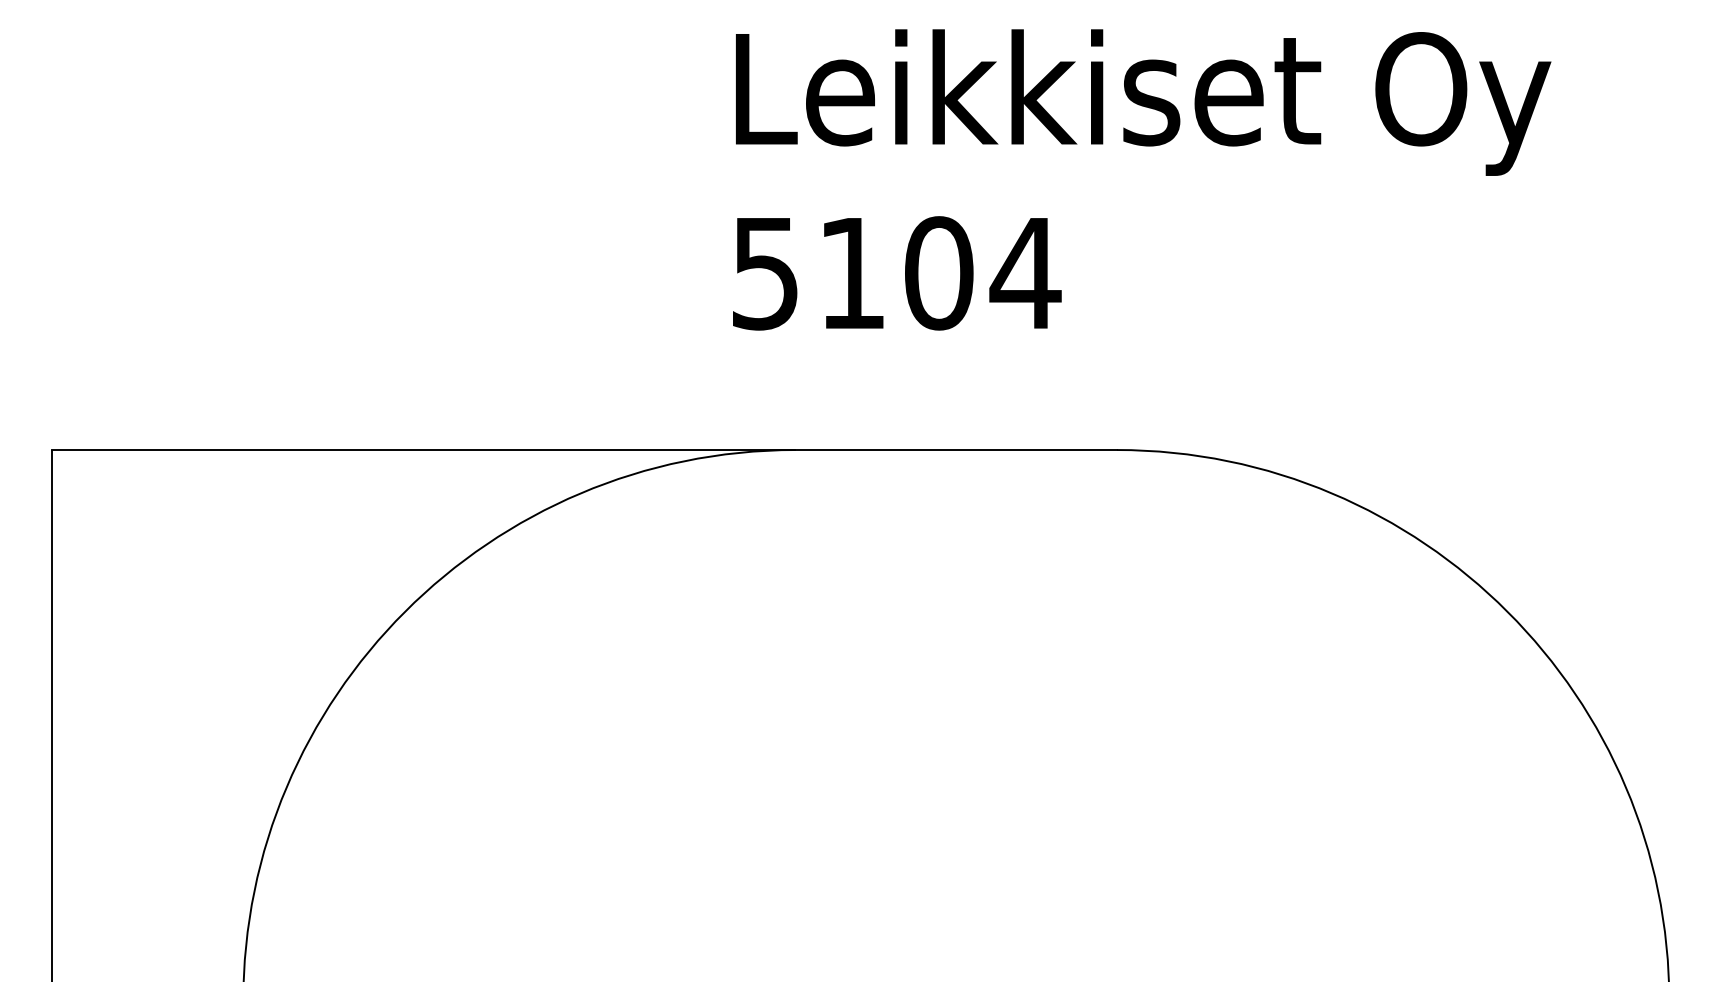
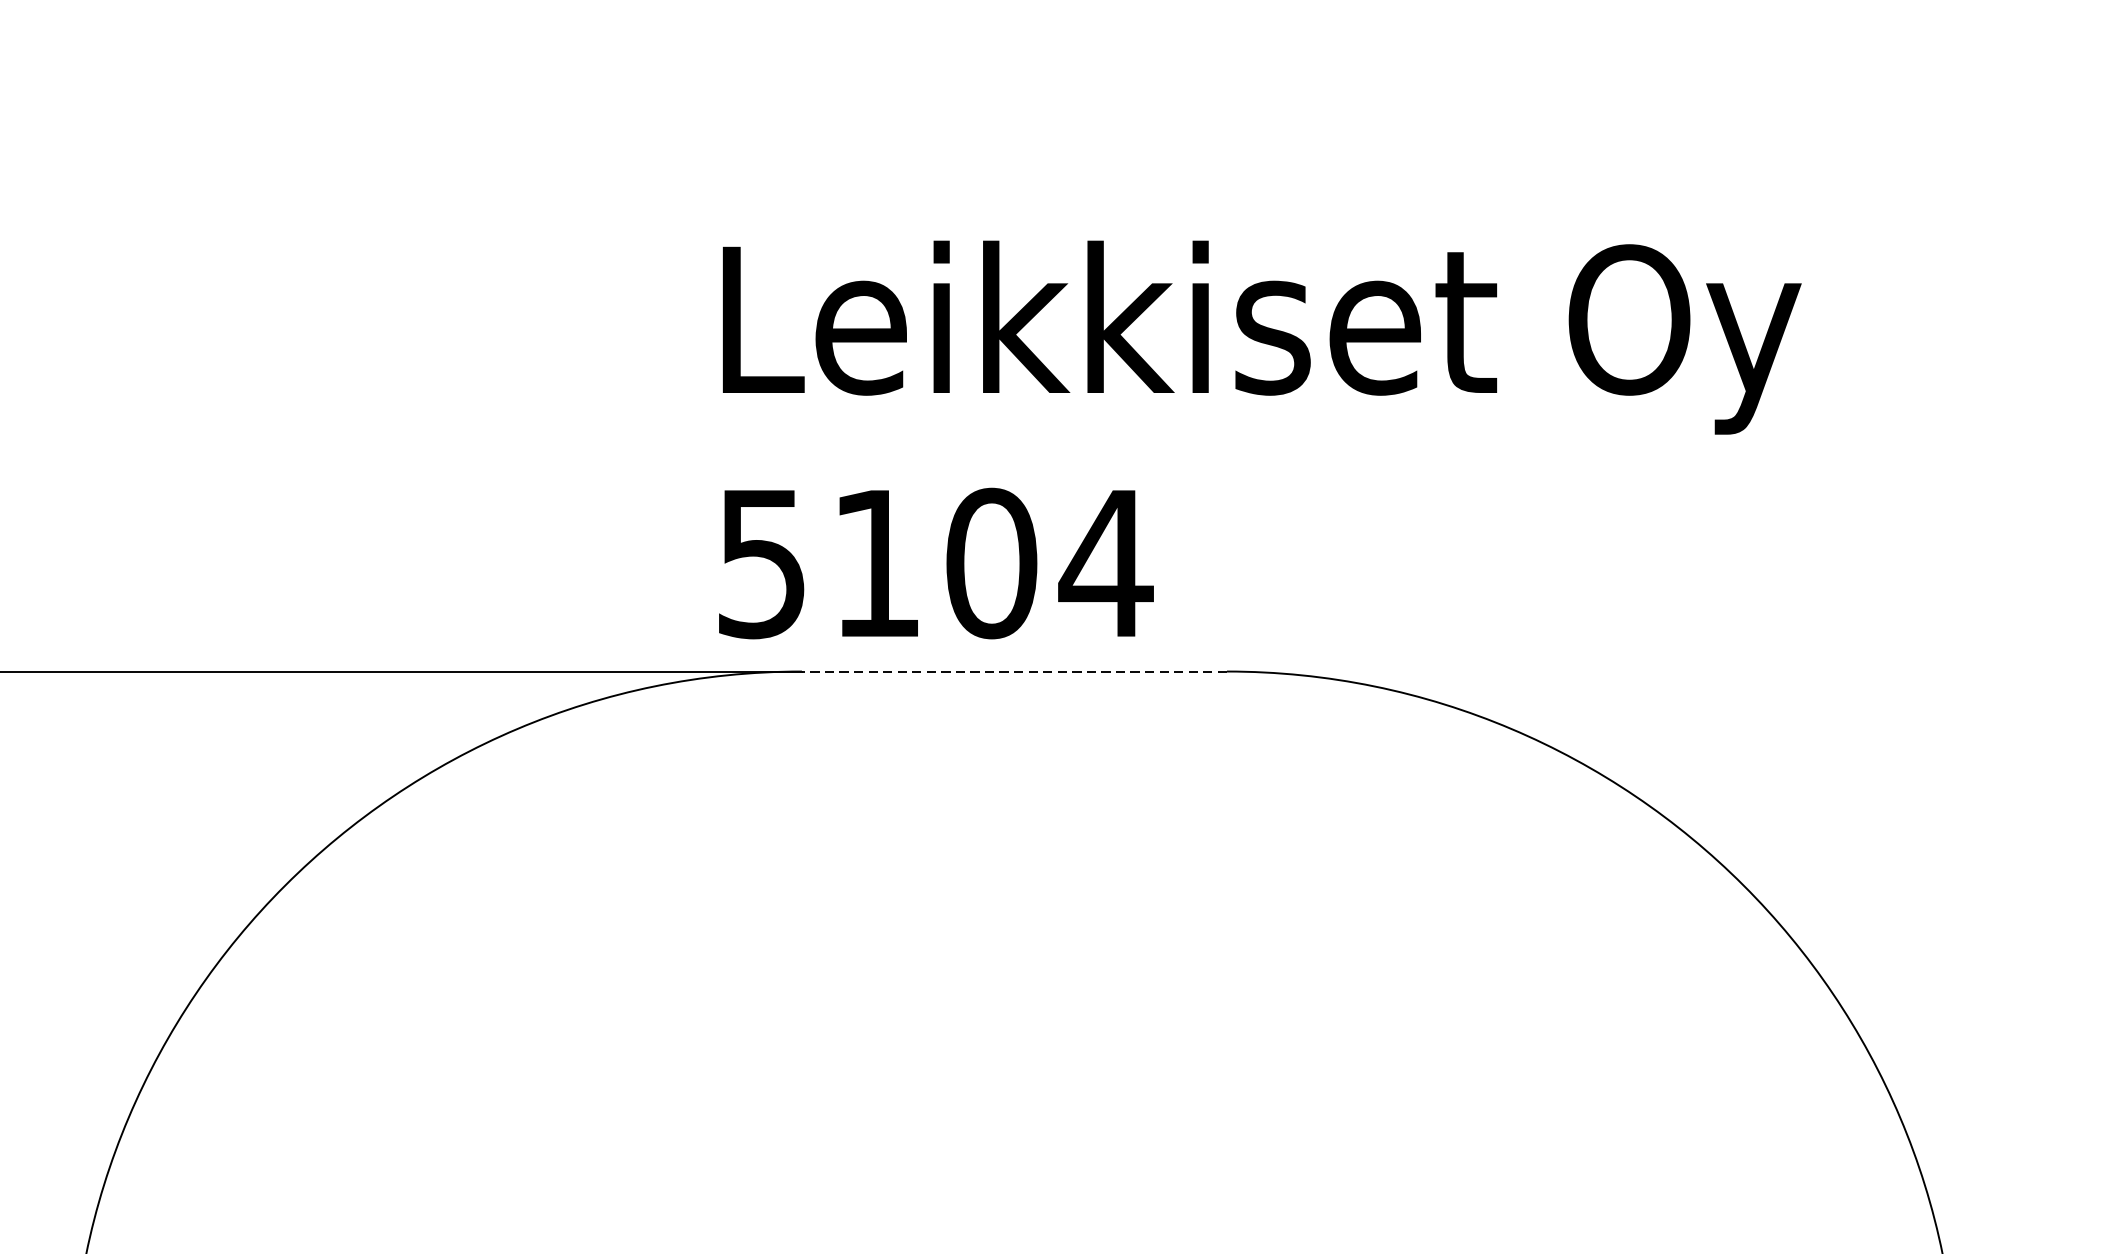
text: (1142, 179) -> (1260, 439), moved
line: (956, 450) -> (1014, 672), solid -> dashed

